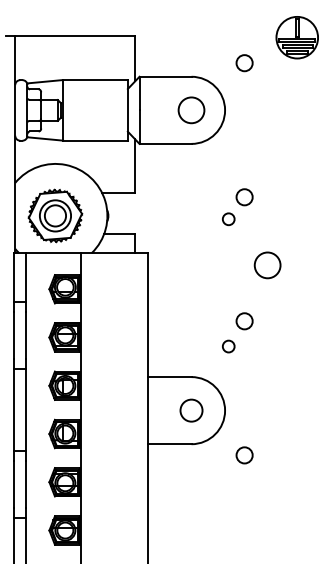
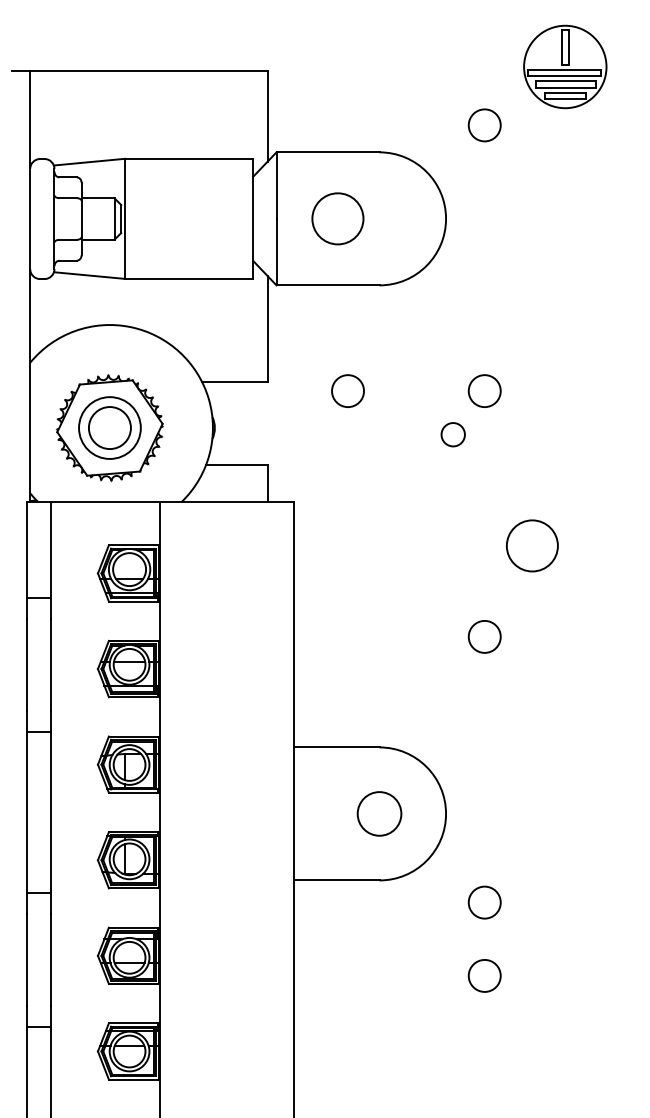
part: (296, 37) -> (563, 66), moved
circle: (191, 110) -> (337, 219), moved
circle: (175, 197) -> (347, 391), added
circle: (267, 265) -> (532, 546), moved
circle: (228, 346) -> (452, 686), removed
circle: (244, 492) -> (484, 976), added

